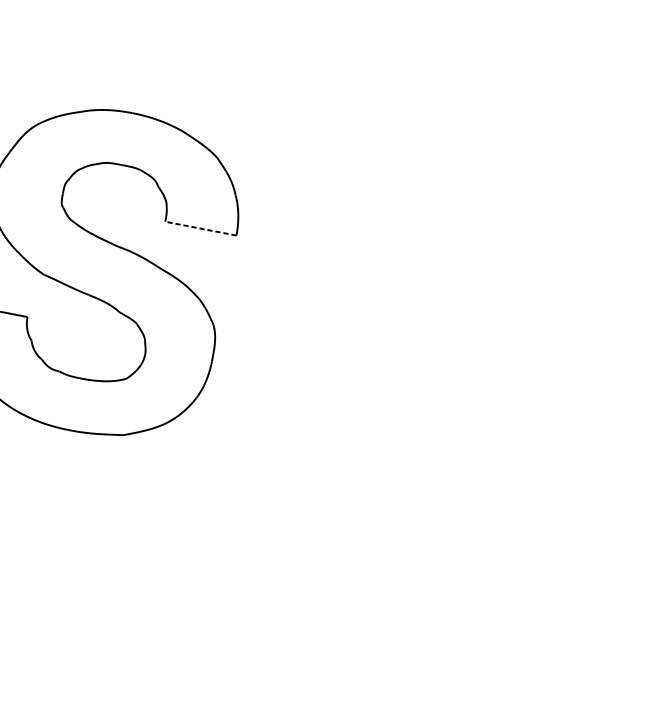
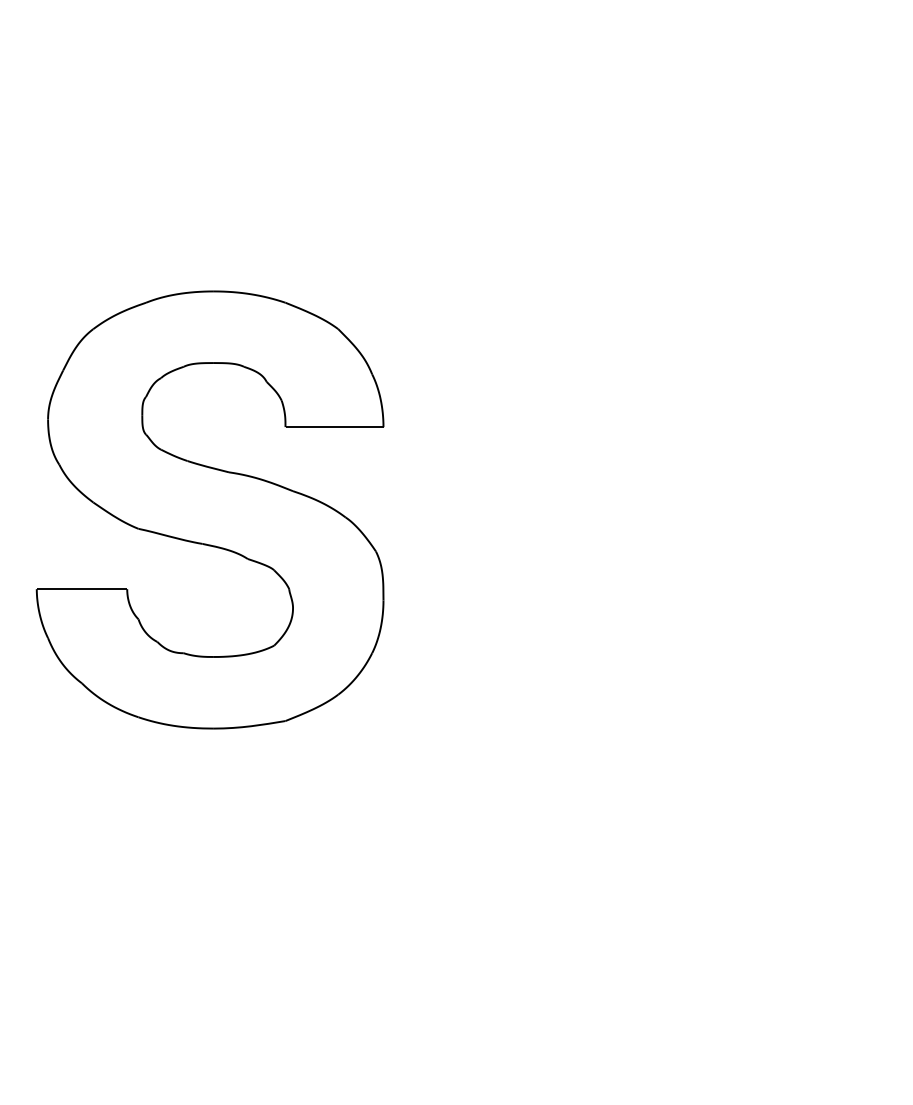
line: (200, 228) -> (334, 427), dashed -> solid

